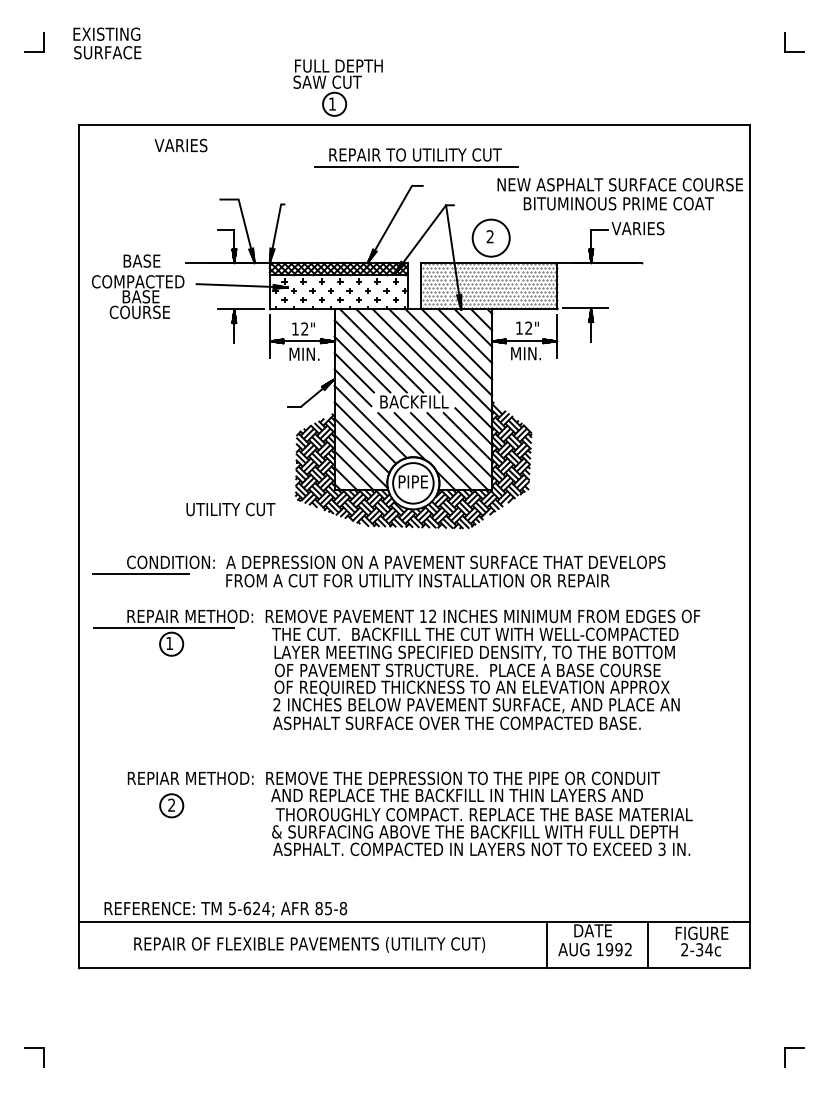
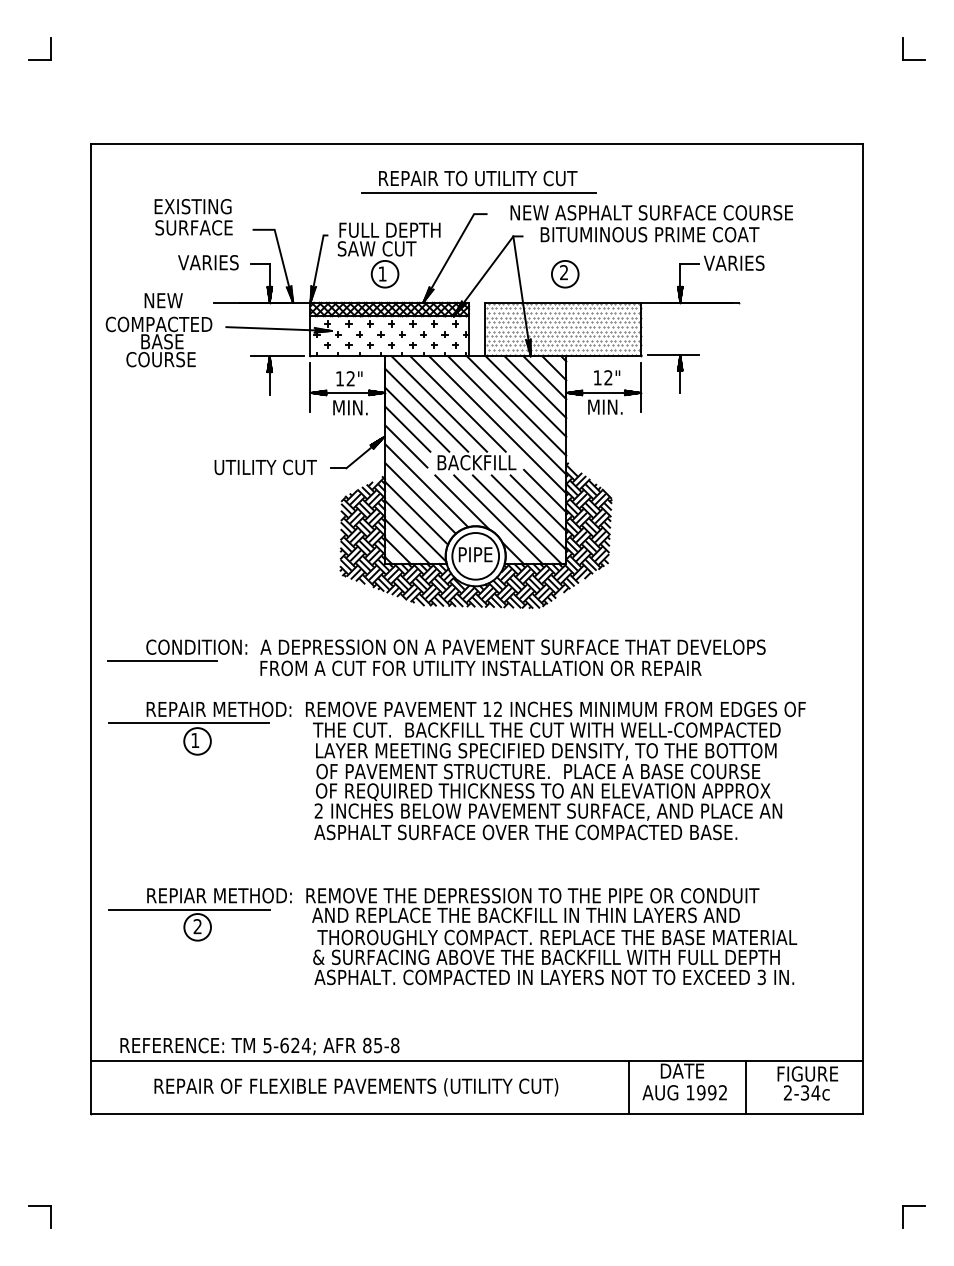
text: (107, 43) -> (193, 217), moved
part: (337, 88) -> (388, 255), moved
text: (181, 145) -> (208, 262), moved
text: (620, 194) -> (651, 223), moved
circle: (490, 237) -> (564, 273), size x0.62
text: (142, 260) -> (163, 300), BASE -> NEW
text: (230, 509) -> (265, 467), moved
line: (163, 791) -> (188, 910), added

